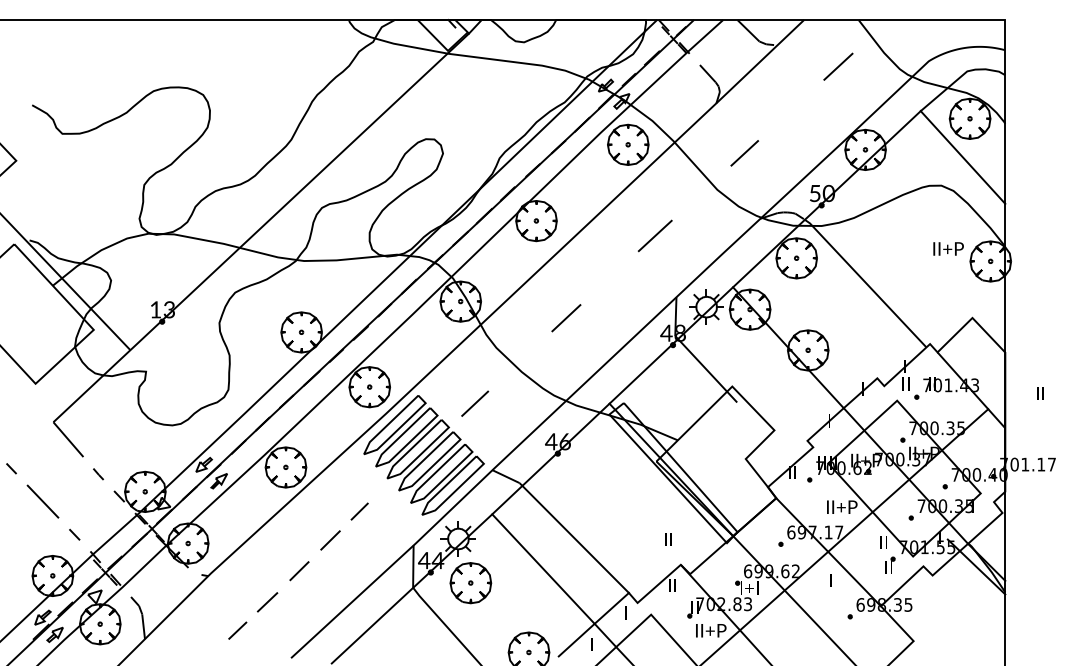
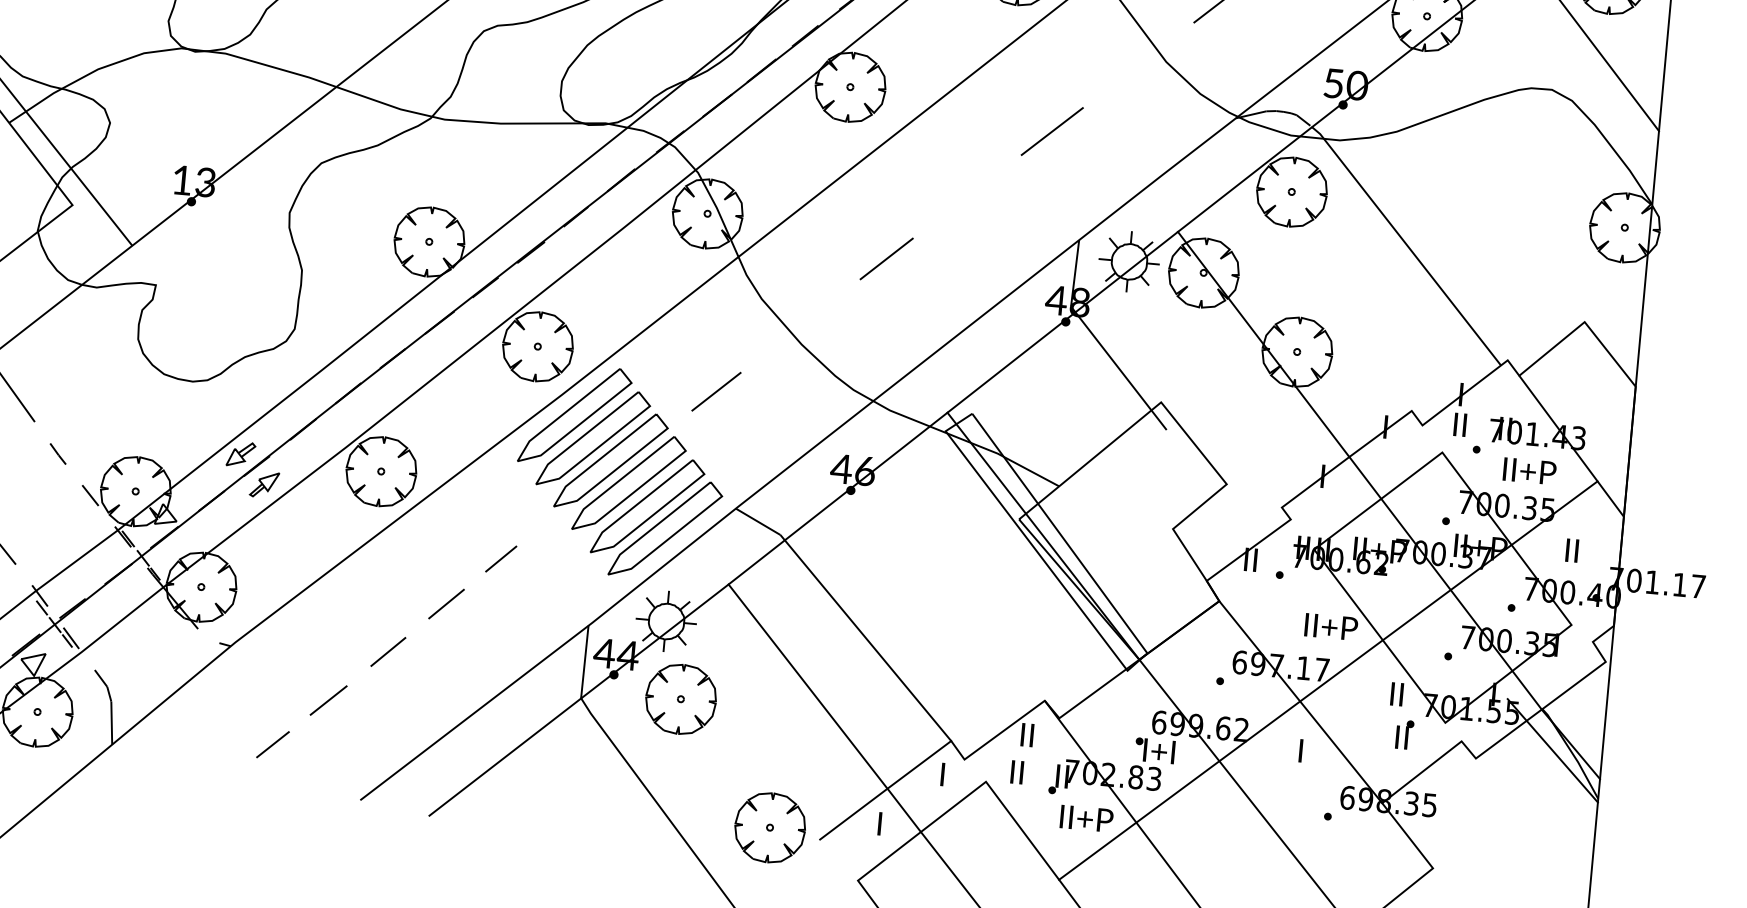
text: (948, 248) -> (1529, 470), moved
text: (1040, 393) -> (1572, 550), moved
text: (668, 539) -> (1016, 772), moved

